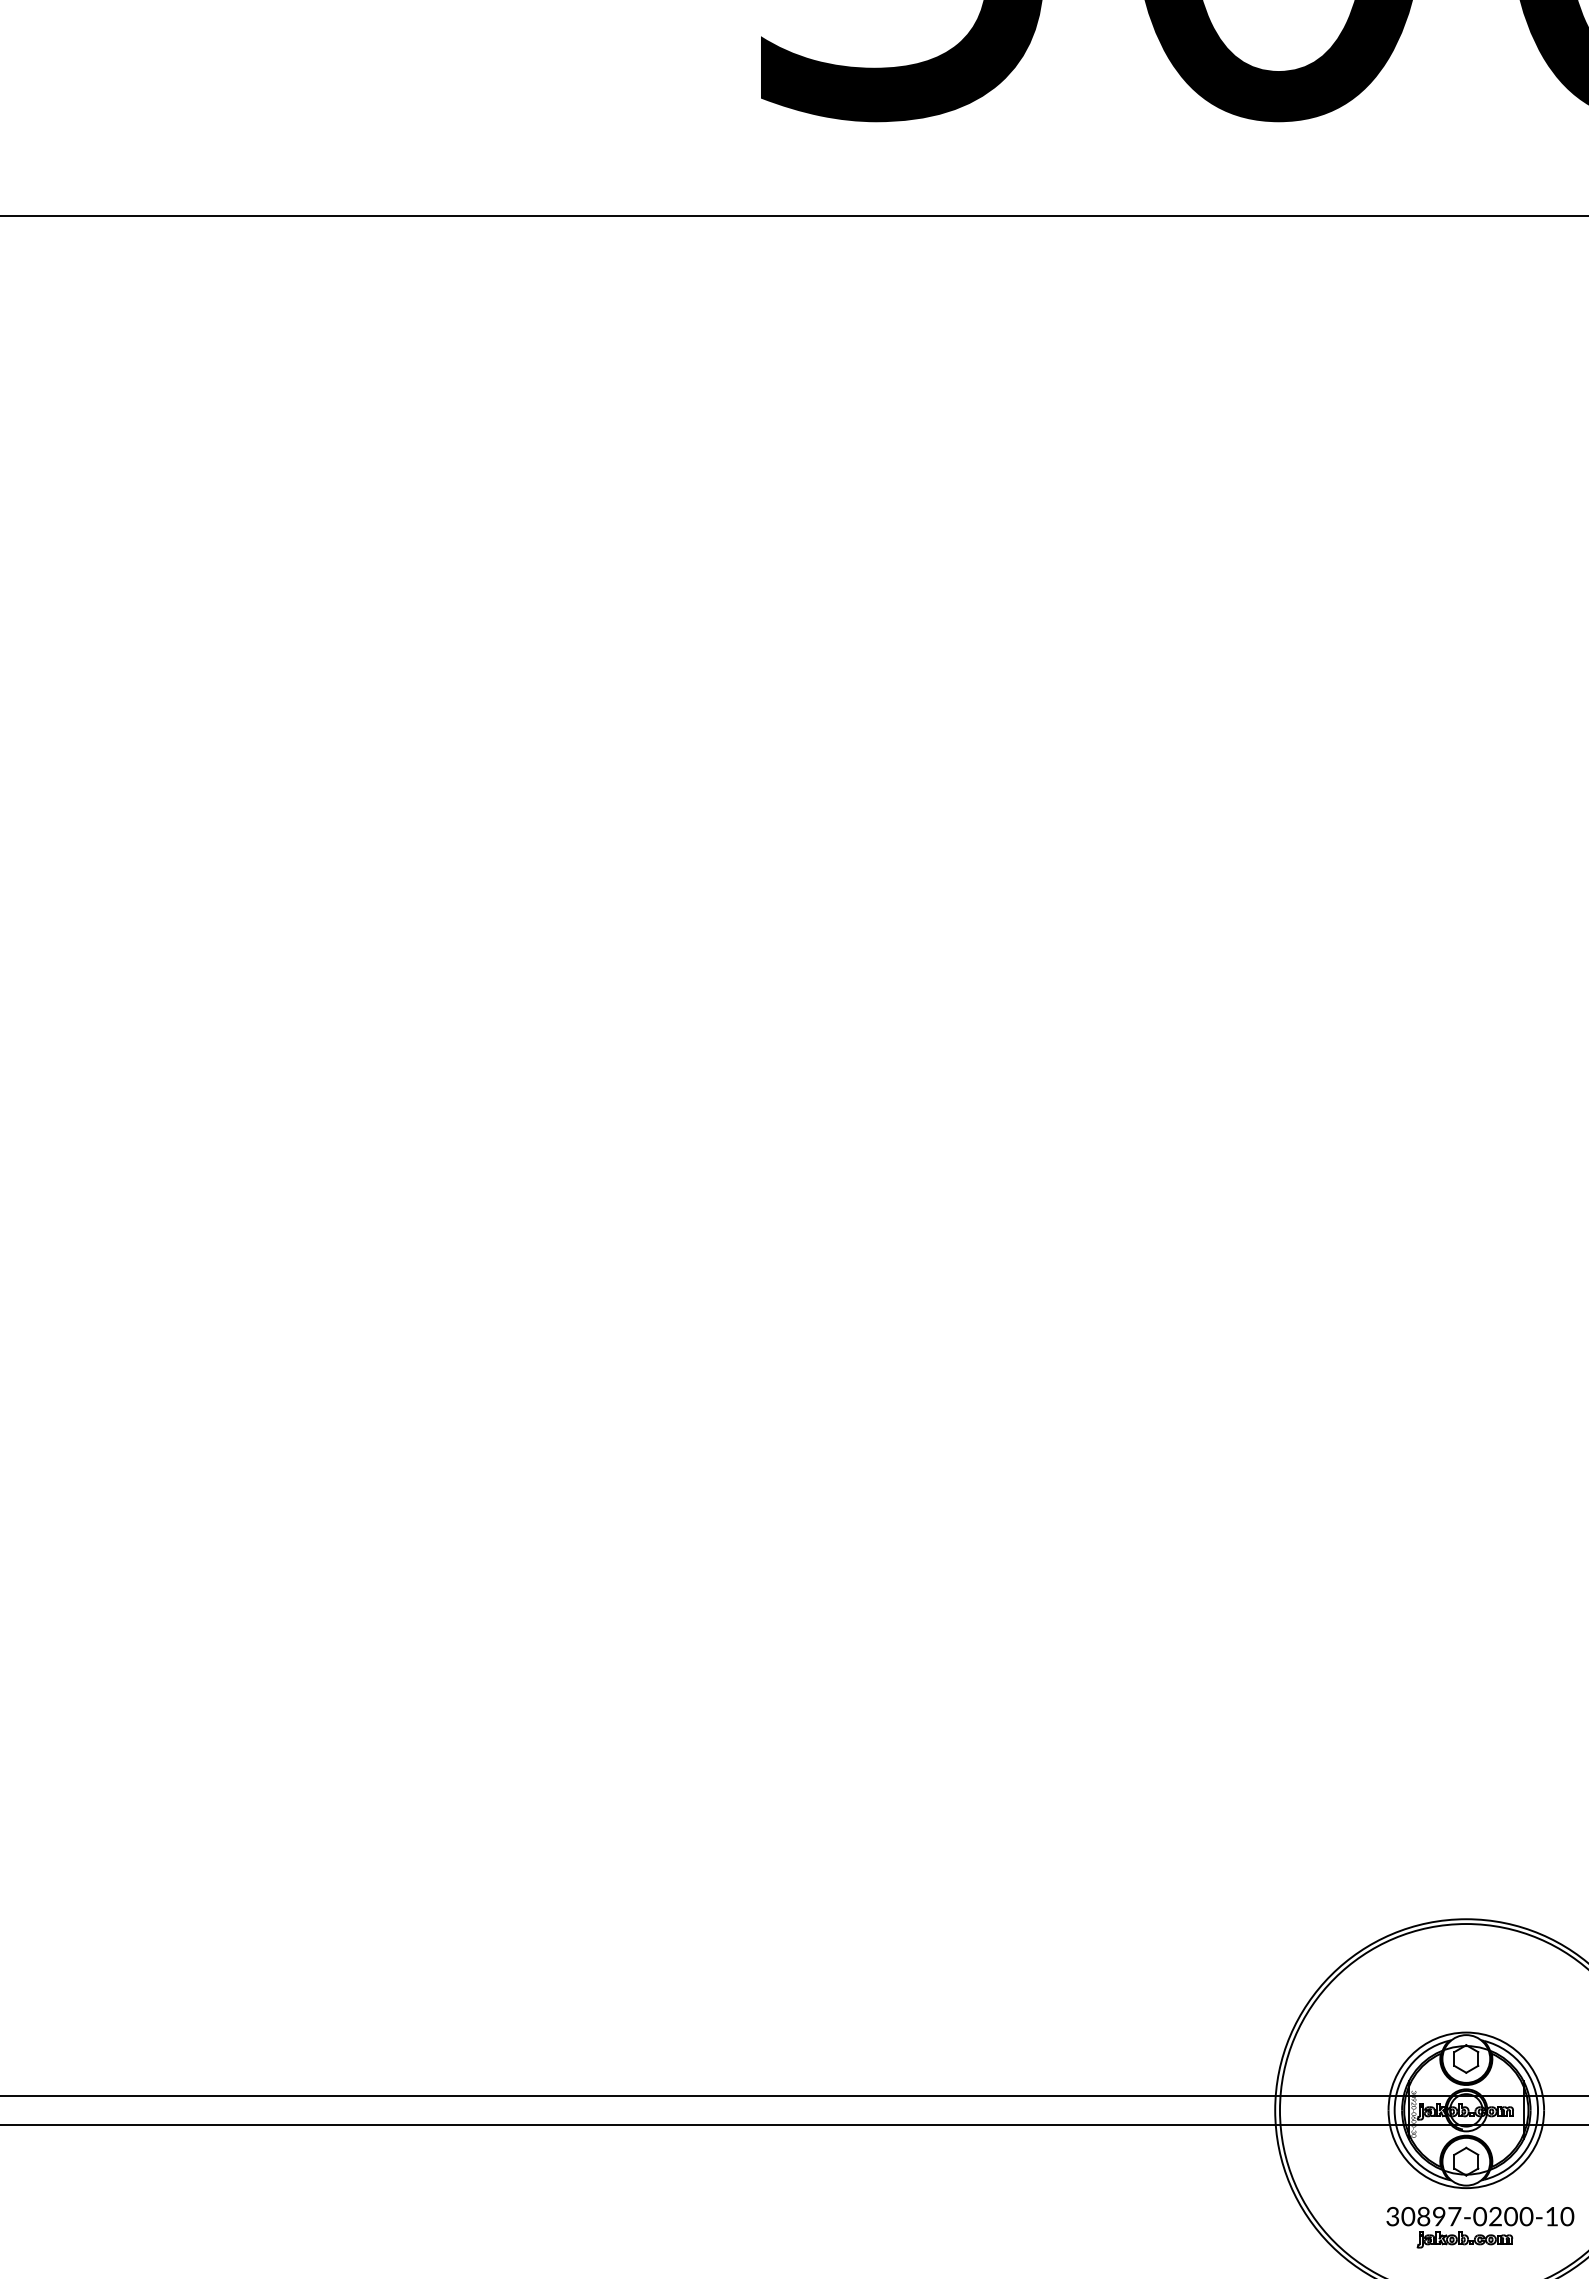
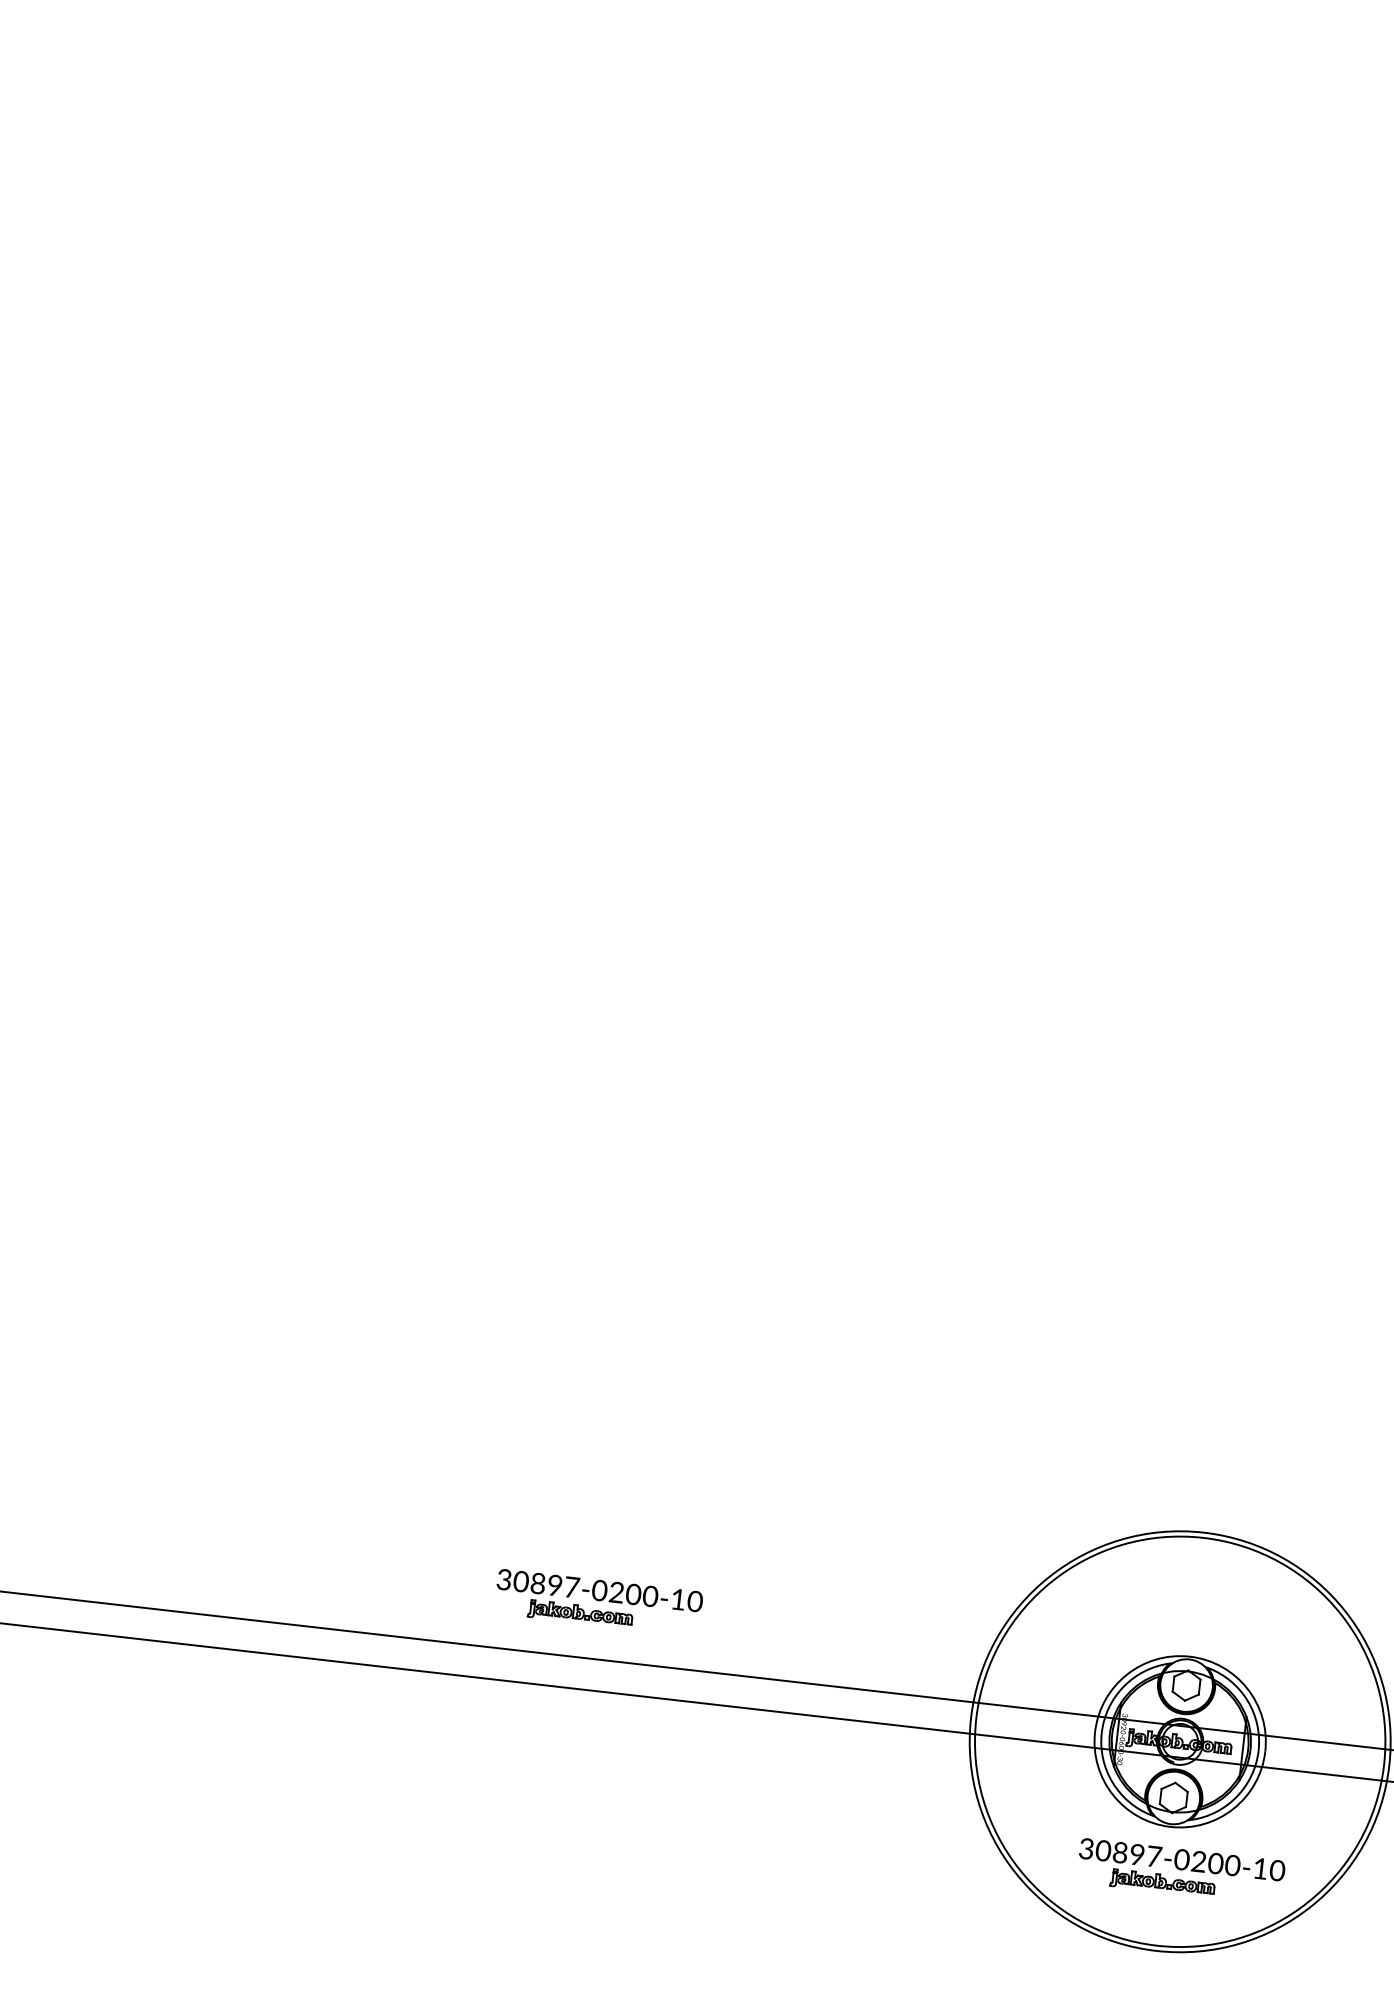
part: (927, 2044) -> (598, 1602), added

